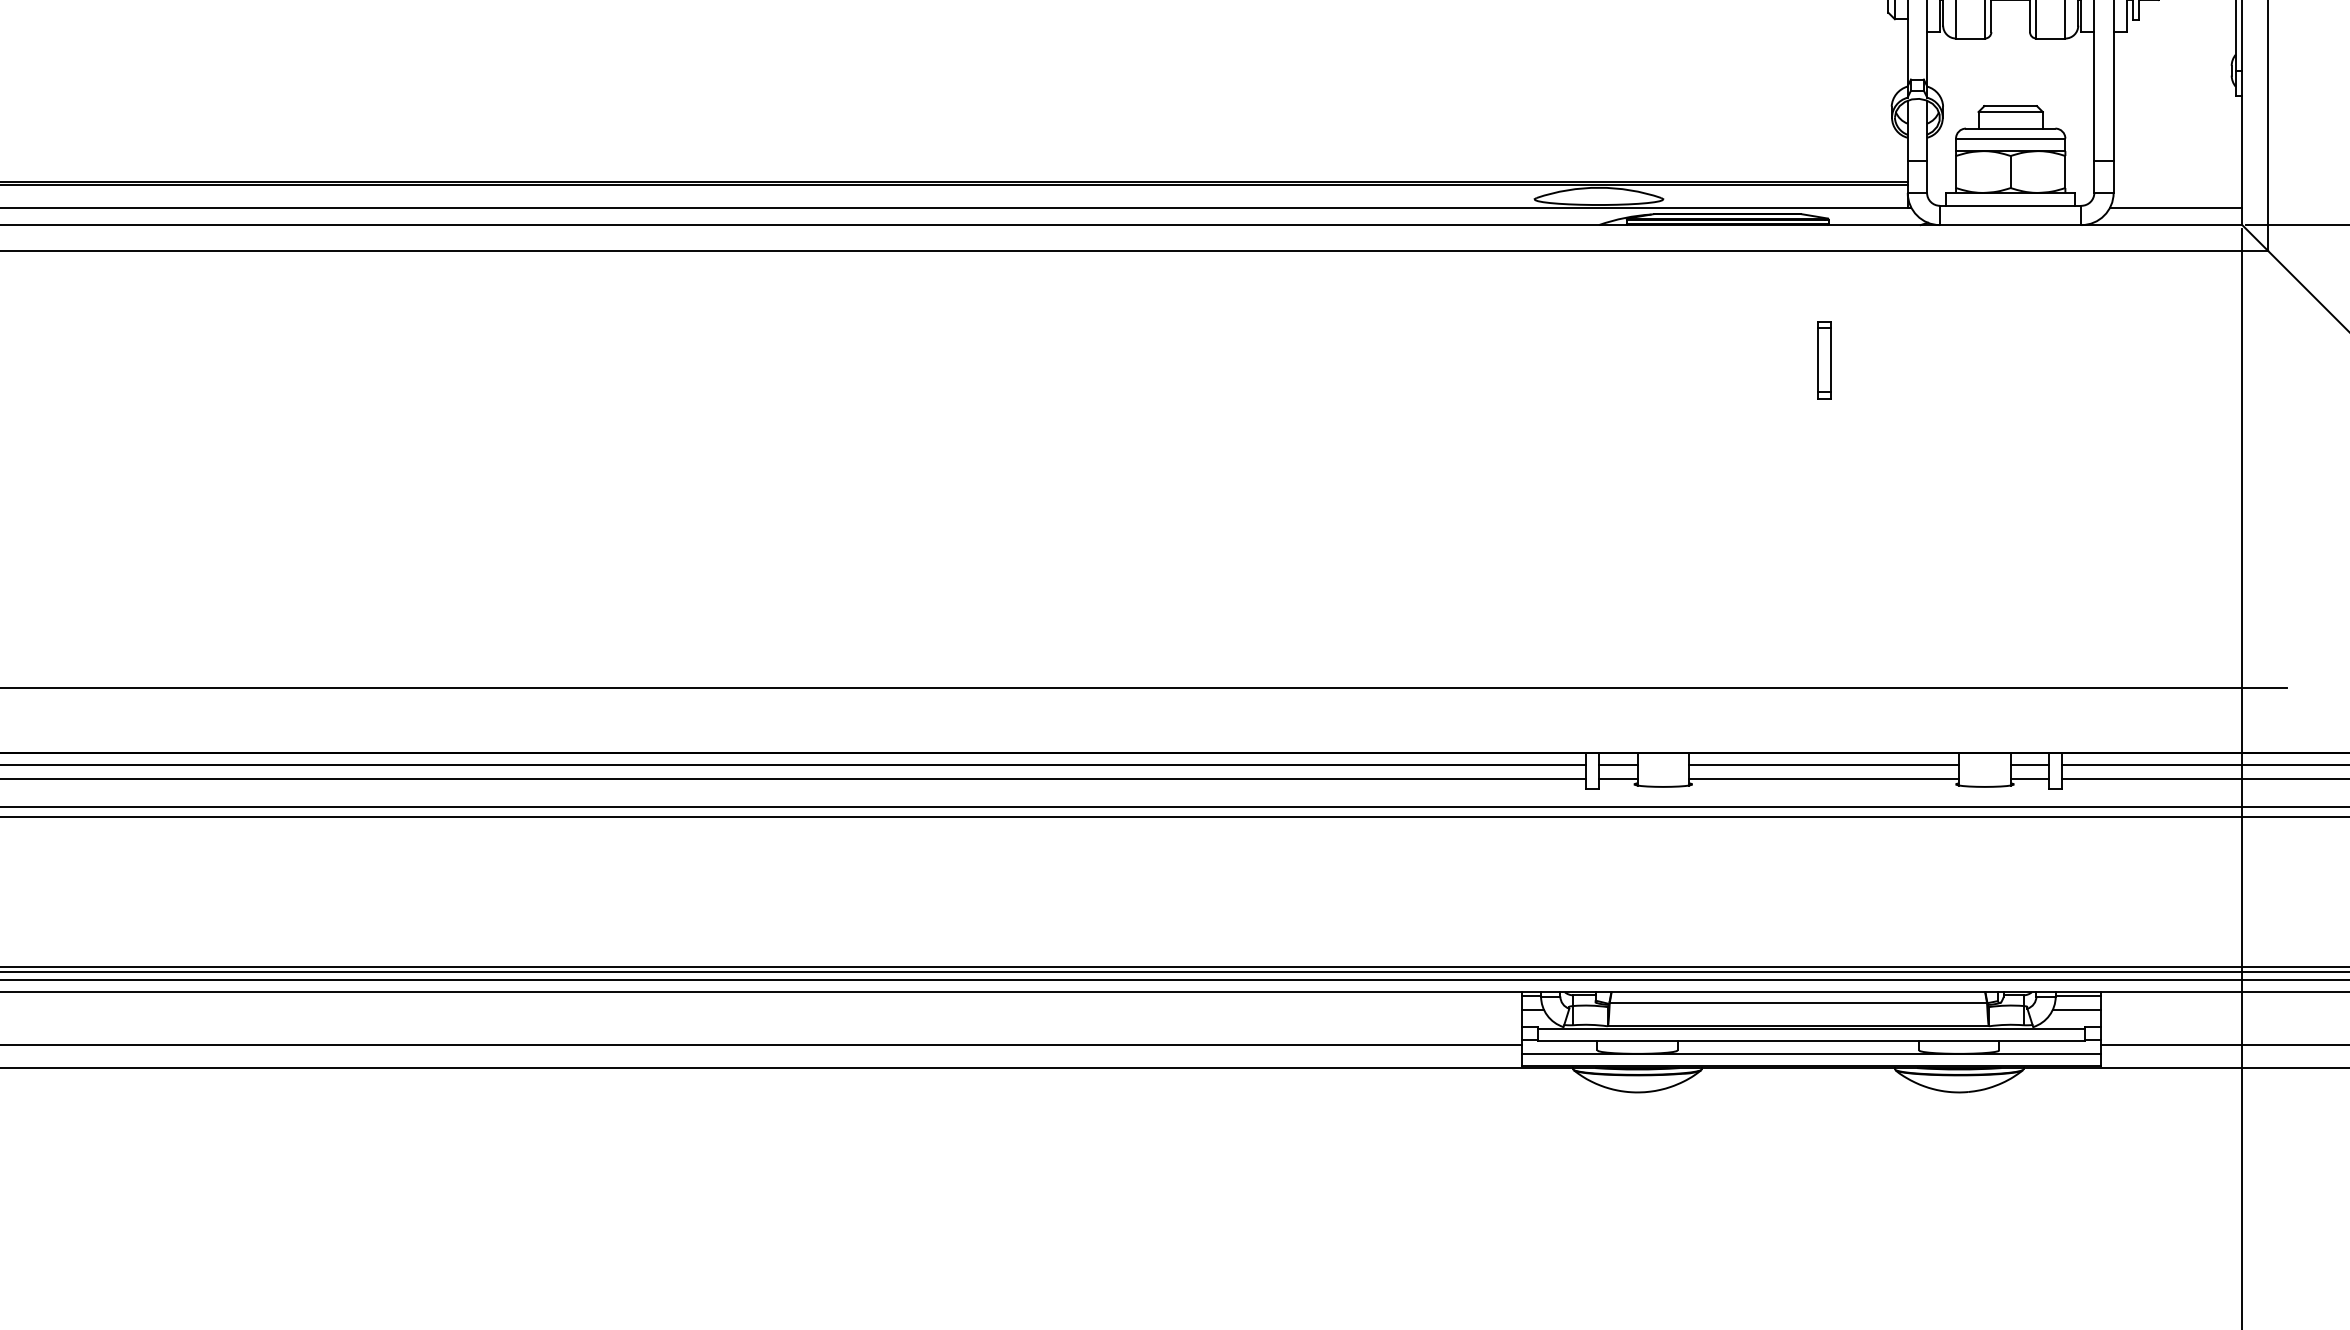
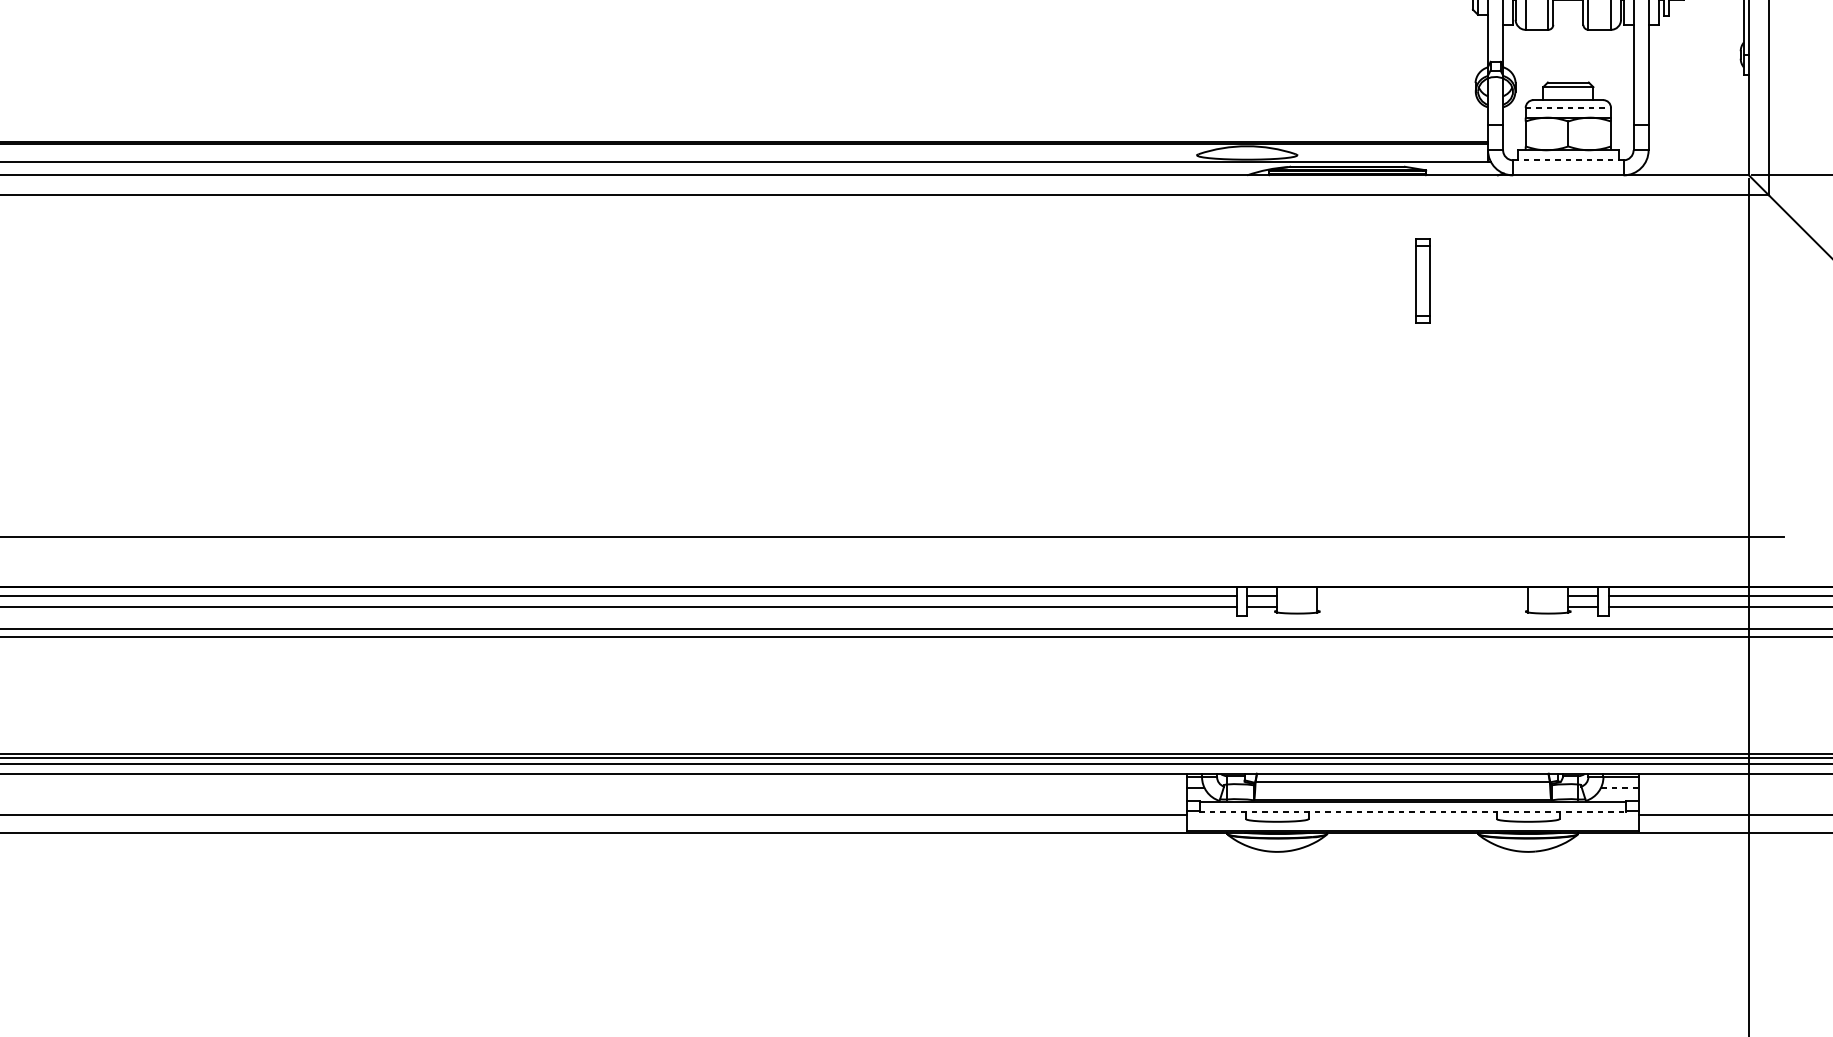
line: (2010, 138) -> (1568, 107), solid -> dashed
line: (2010, 205) -> (1568, 160), solid -> dashed
line: (2176, 207) -> (1697, 161), removed
part: (1824, 360) -> (1423, 280), size x1.4
line: (1824, 764) -> (1423, 596), removed
line: (1824, 778) -> (1423, 607), removed
line: (2077, 1010) -> (1620, 787), solid -> dashed
line: (1811, 1041) -> (1412, 812), solid -> dashed
line: (1810, 1053) -> (1412, 821), removed

